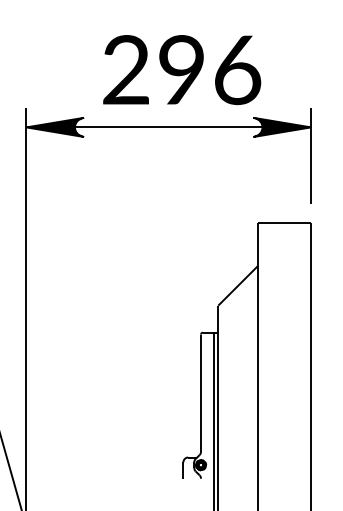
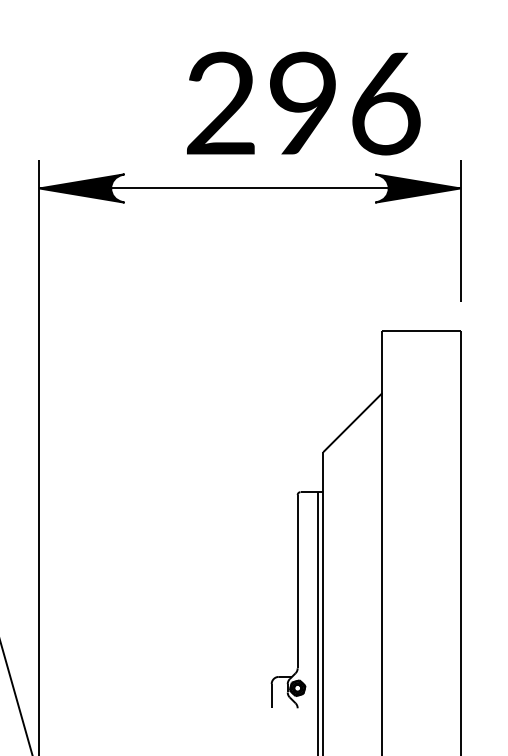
text: (182, 70) -> (304, 104), moved

